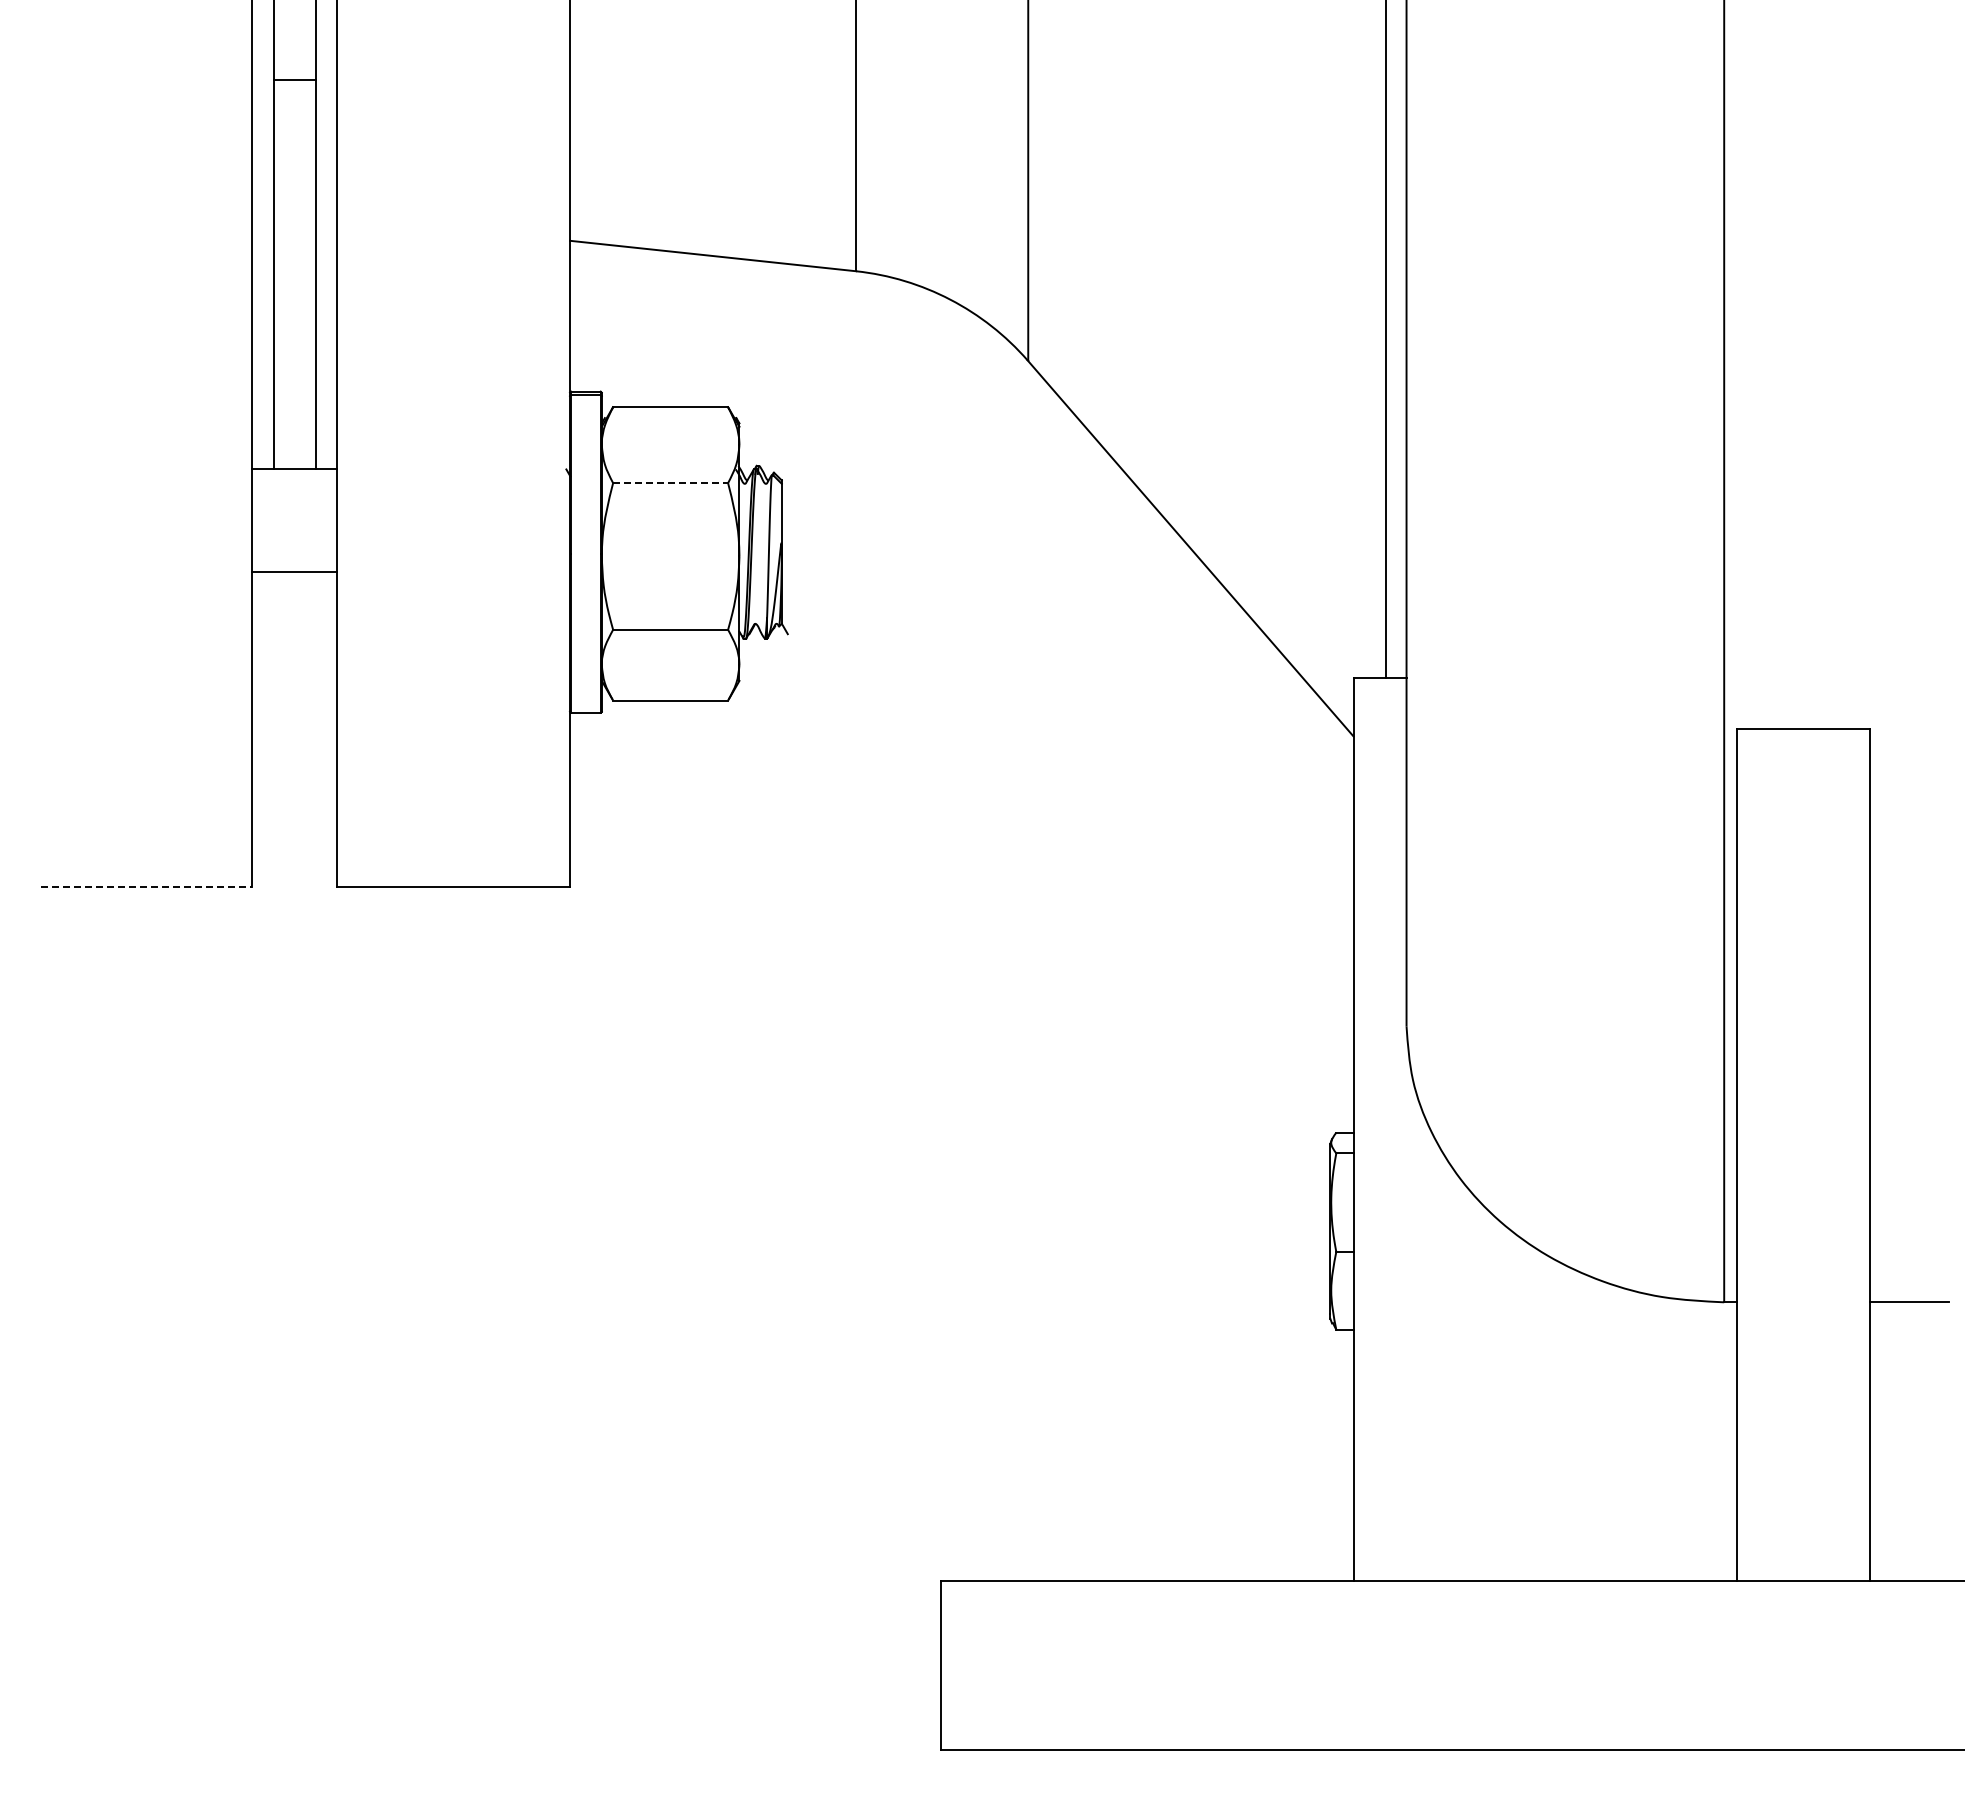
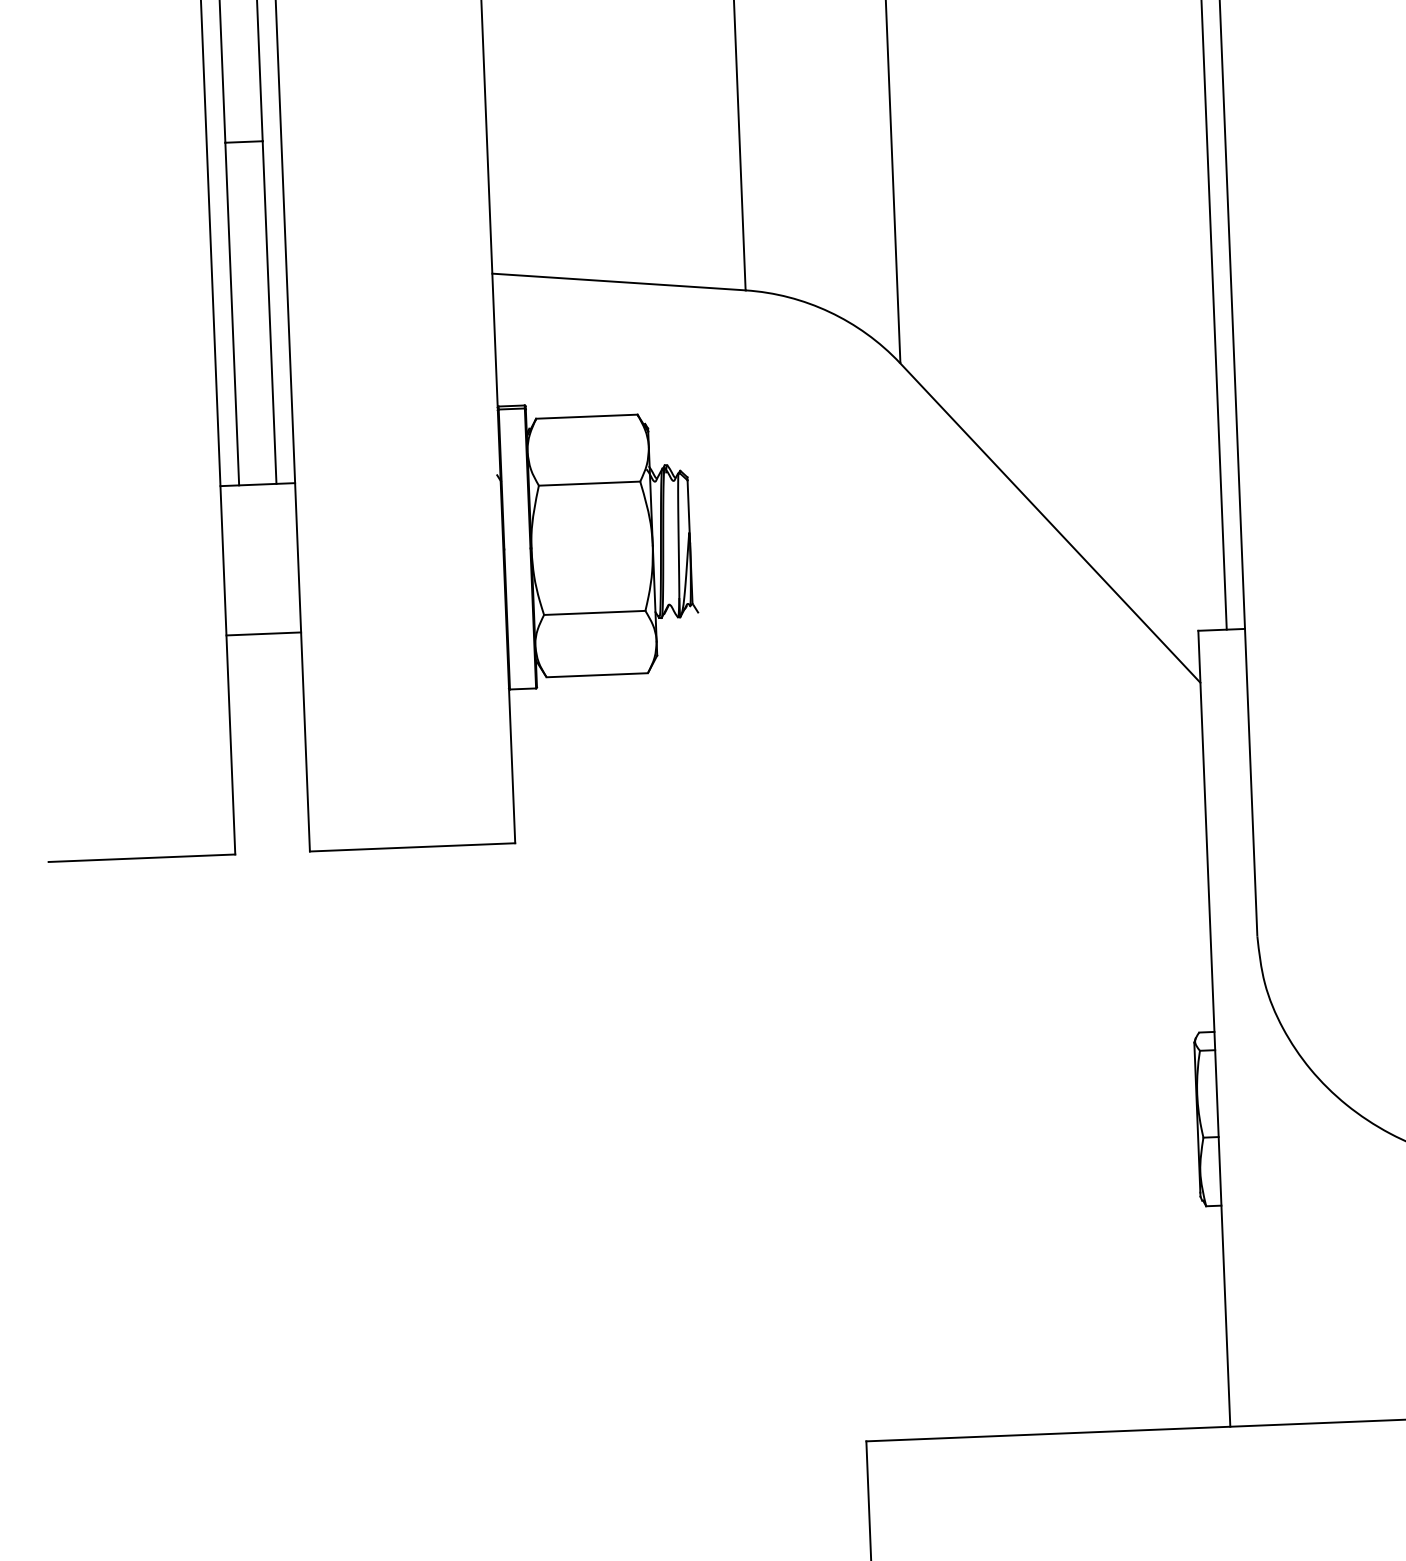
line: (671, 483) -> (590, 483), dashed -> solid
line: (294, 571) -> (263, 633), moved
line: (146, 887) -> (141, 858), dashed -> solid

